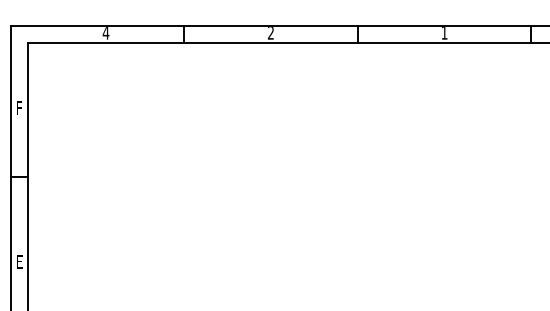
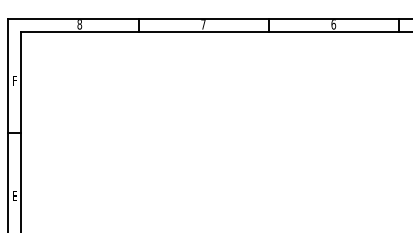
text: (105, 32) -> (79, 24), 4 -> 8
text: (271, 32) -> (203, 24), 2 -> 7
text: (444, 32) -> (333, 24), 1 -> 6

